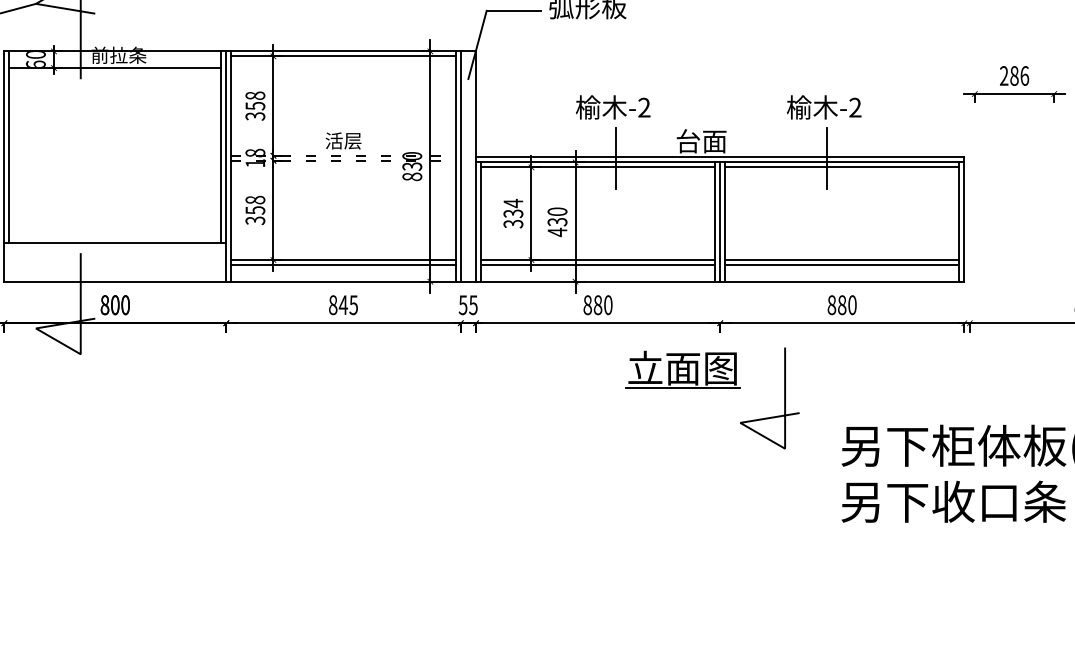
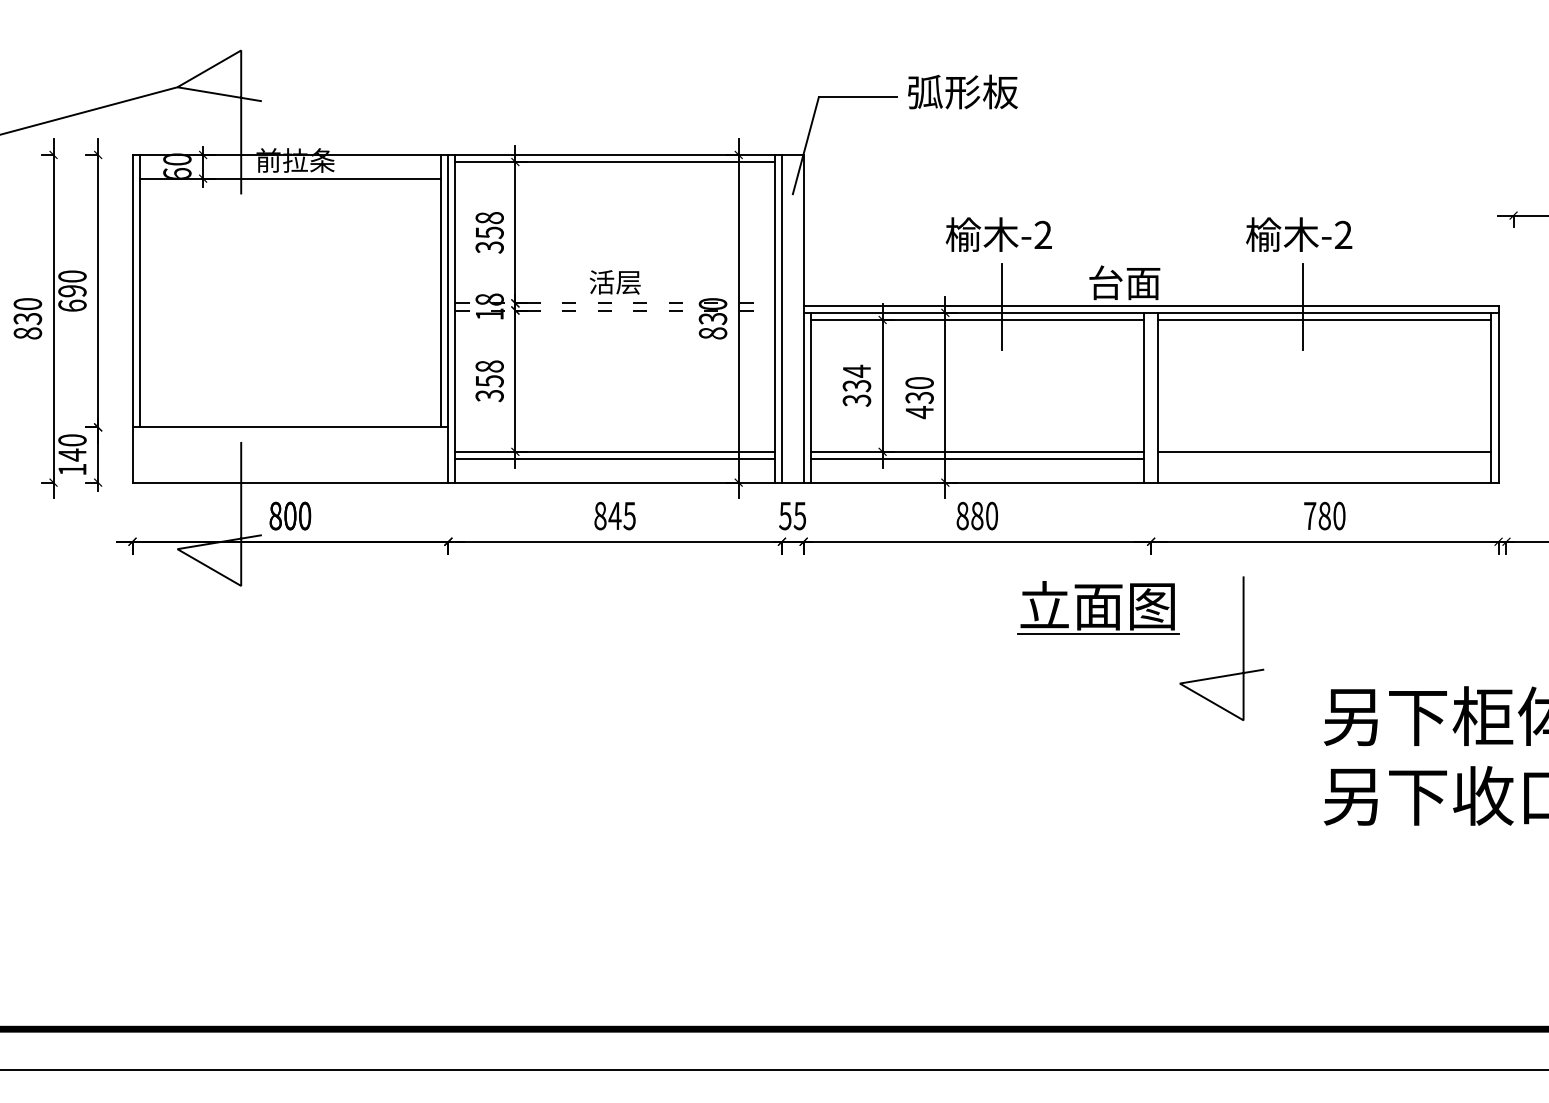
line: (720, 221) -> (1151, 397), removed
line: (841, 264) -> (1324, 458), removed
text: (832, 304) -> (1310, 515), 880 -> 780

